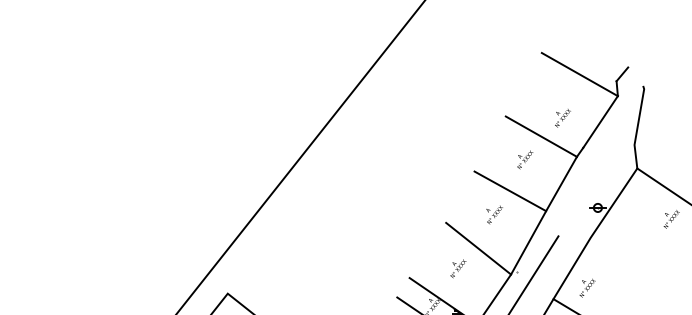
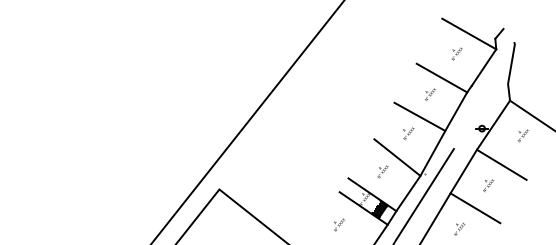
text: (561, 117) -> (456, 53), moved
text: (670, 218) -> (522, 135), moved
line: (625, 258) -> (501, 164), added
text: (587, 288) -> (488, 185), moved

